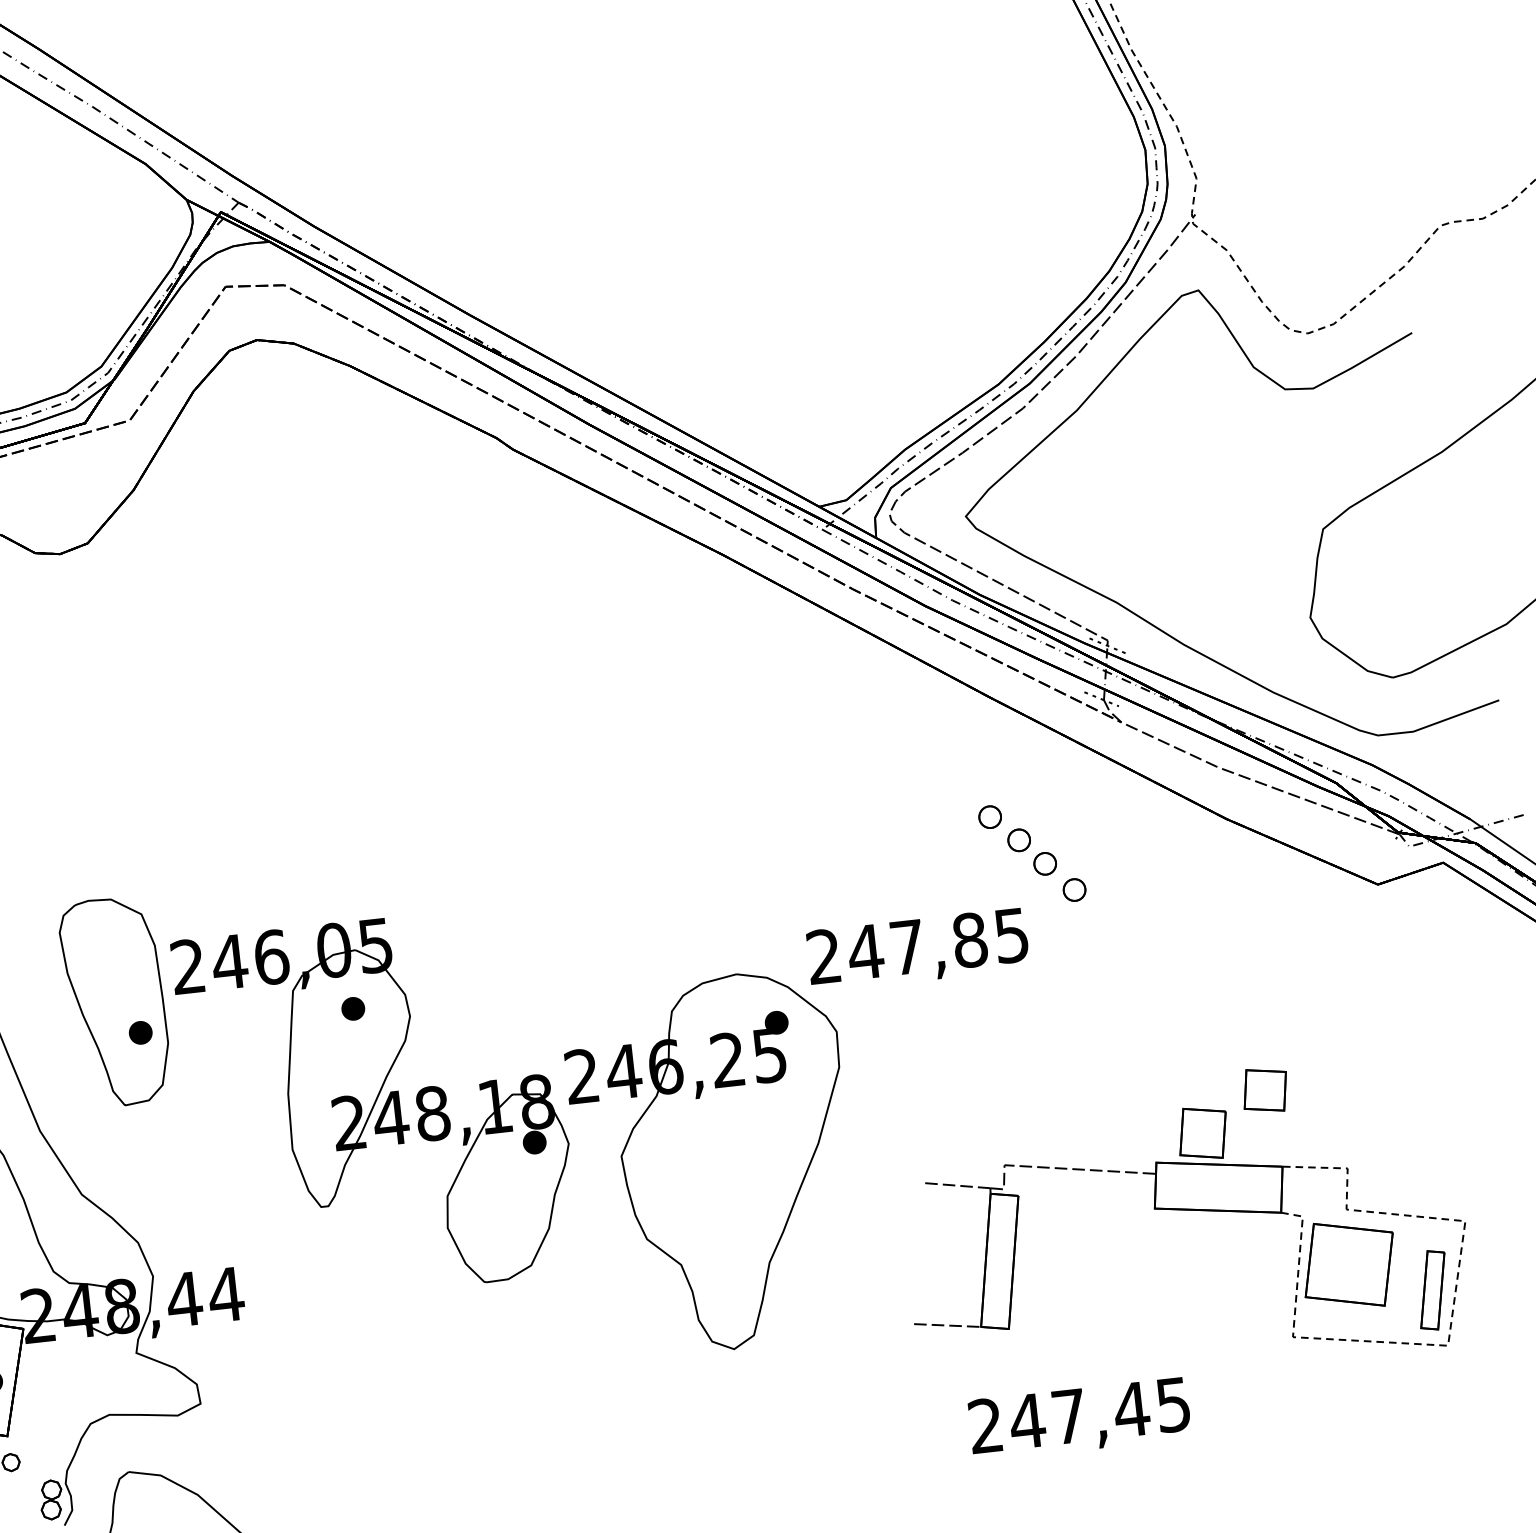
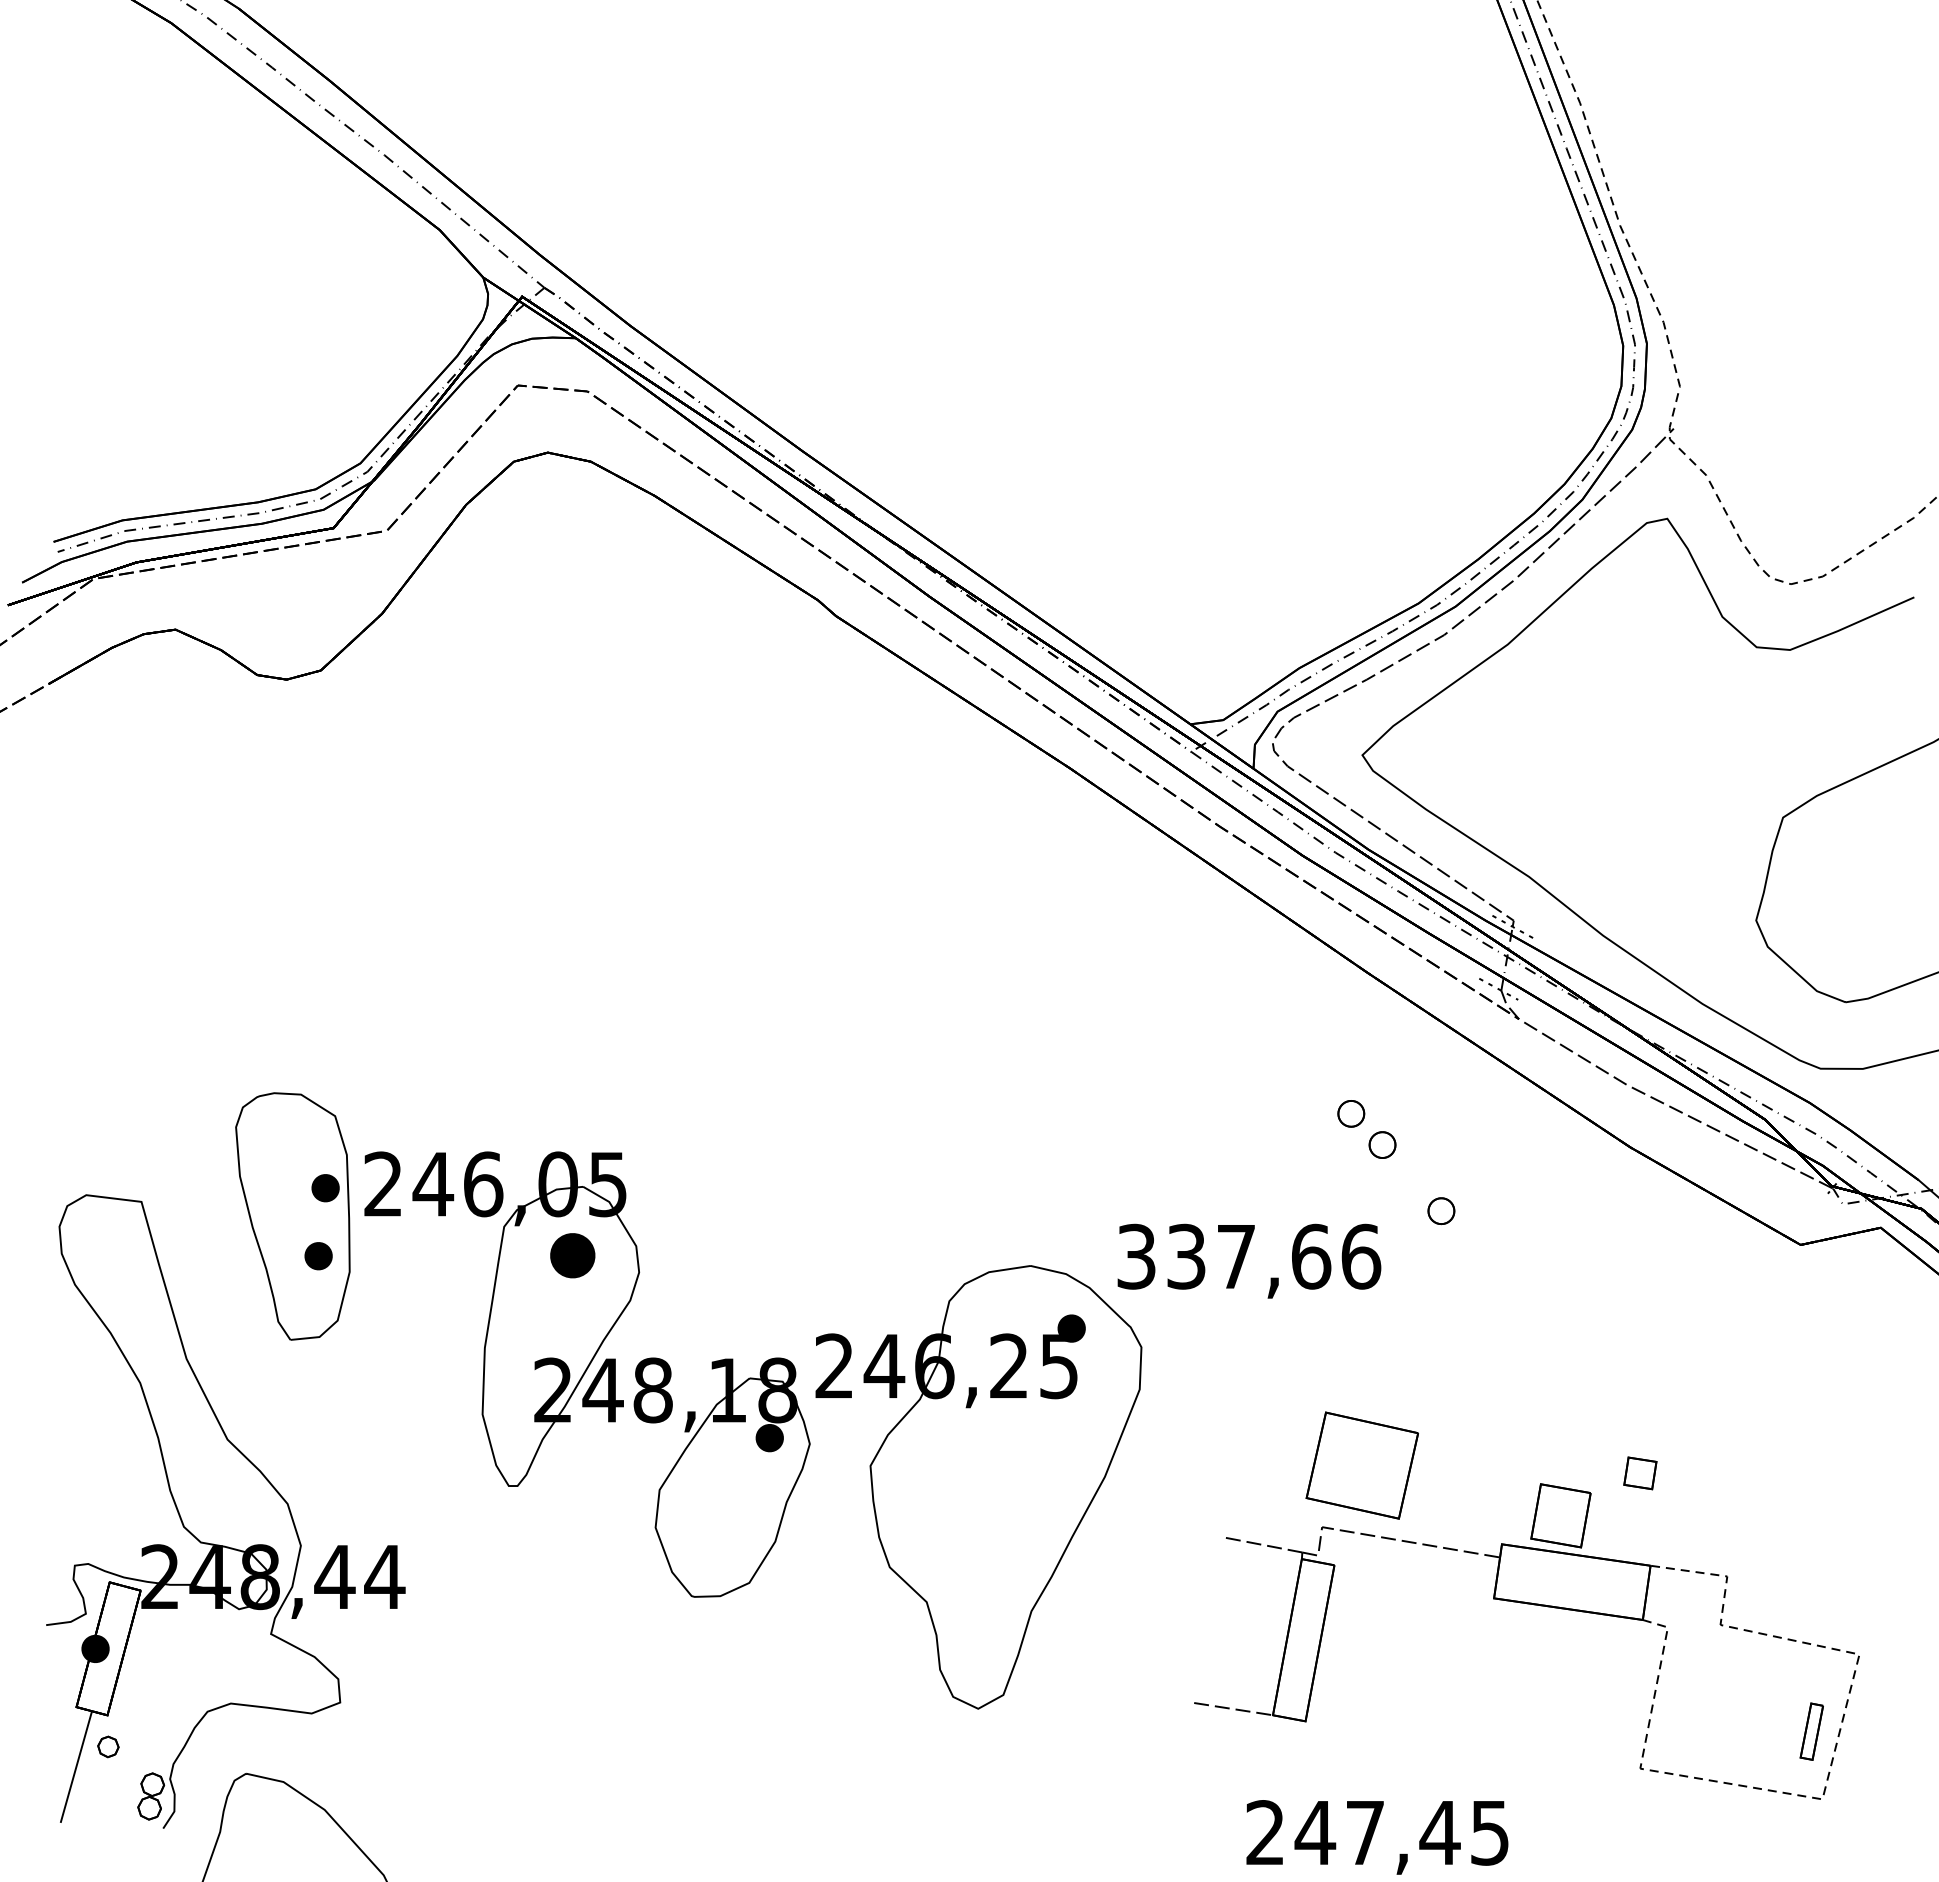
part: (1045, 863) -> (1410, 1176), removed
text: (918, 945) -> (1249, 1256), 247,85 -> 337,66
part: (140, 975) -> (325, 1188), added
part: (353, 1009) -> (573, 1256), size x1.6
part: (1265, 1090) -> (1640, 1473), size x0.6
part: (1348, 1264) -> (1361, 1465), moved
part: (1432, 1290) -> (1811, 1731), size x0.6

